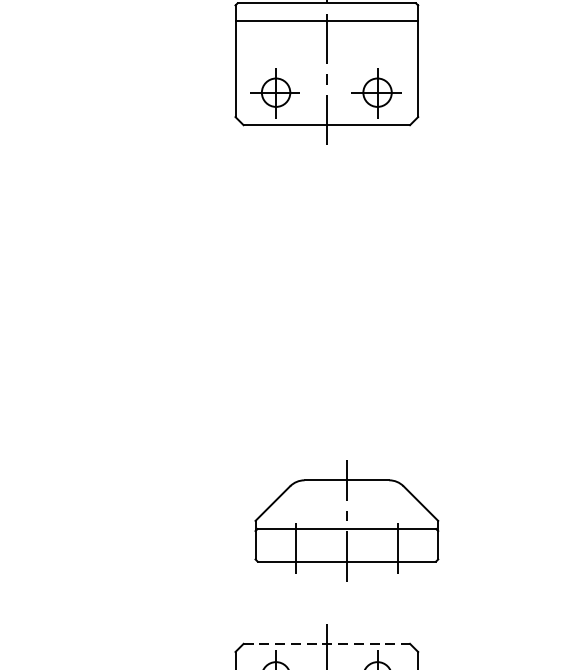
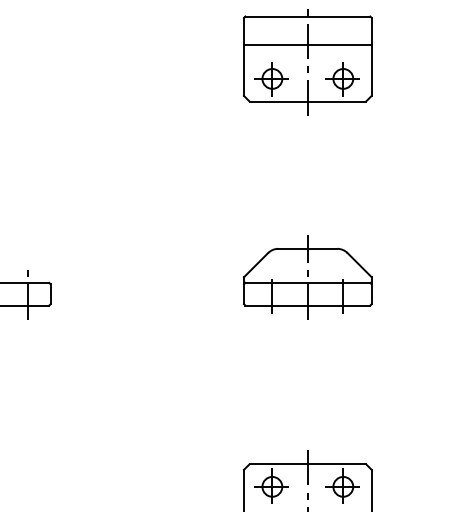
line: (326, 20) -> (307, 44), moved
part: (346, 521) -> (307, 277), moved
line: (327, 644) -> (308, 464), dashed -> solid

